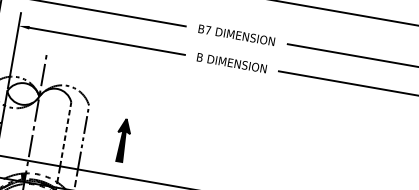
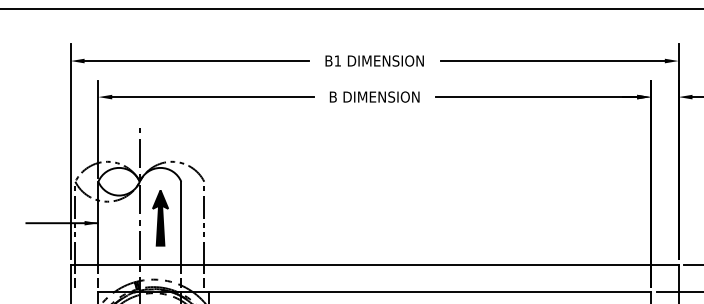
text: (208, 29) -> (337, 60), B7 -> B1
line: (66, 133) -> (181, 222), dashed -> solid
part: (122, 140) -> (160, 218), moved

